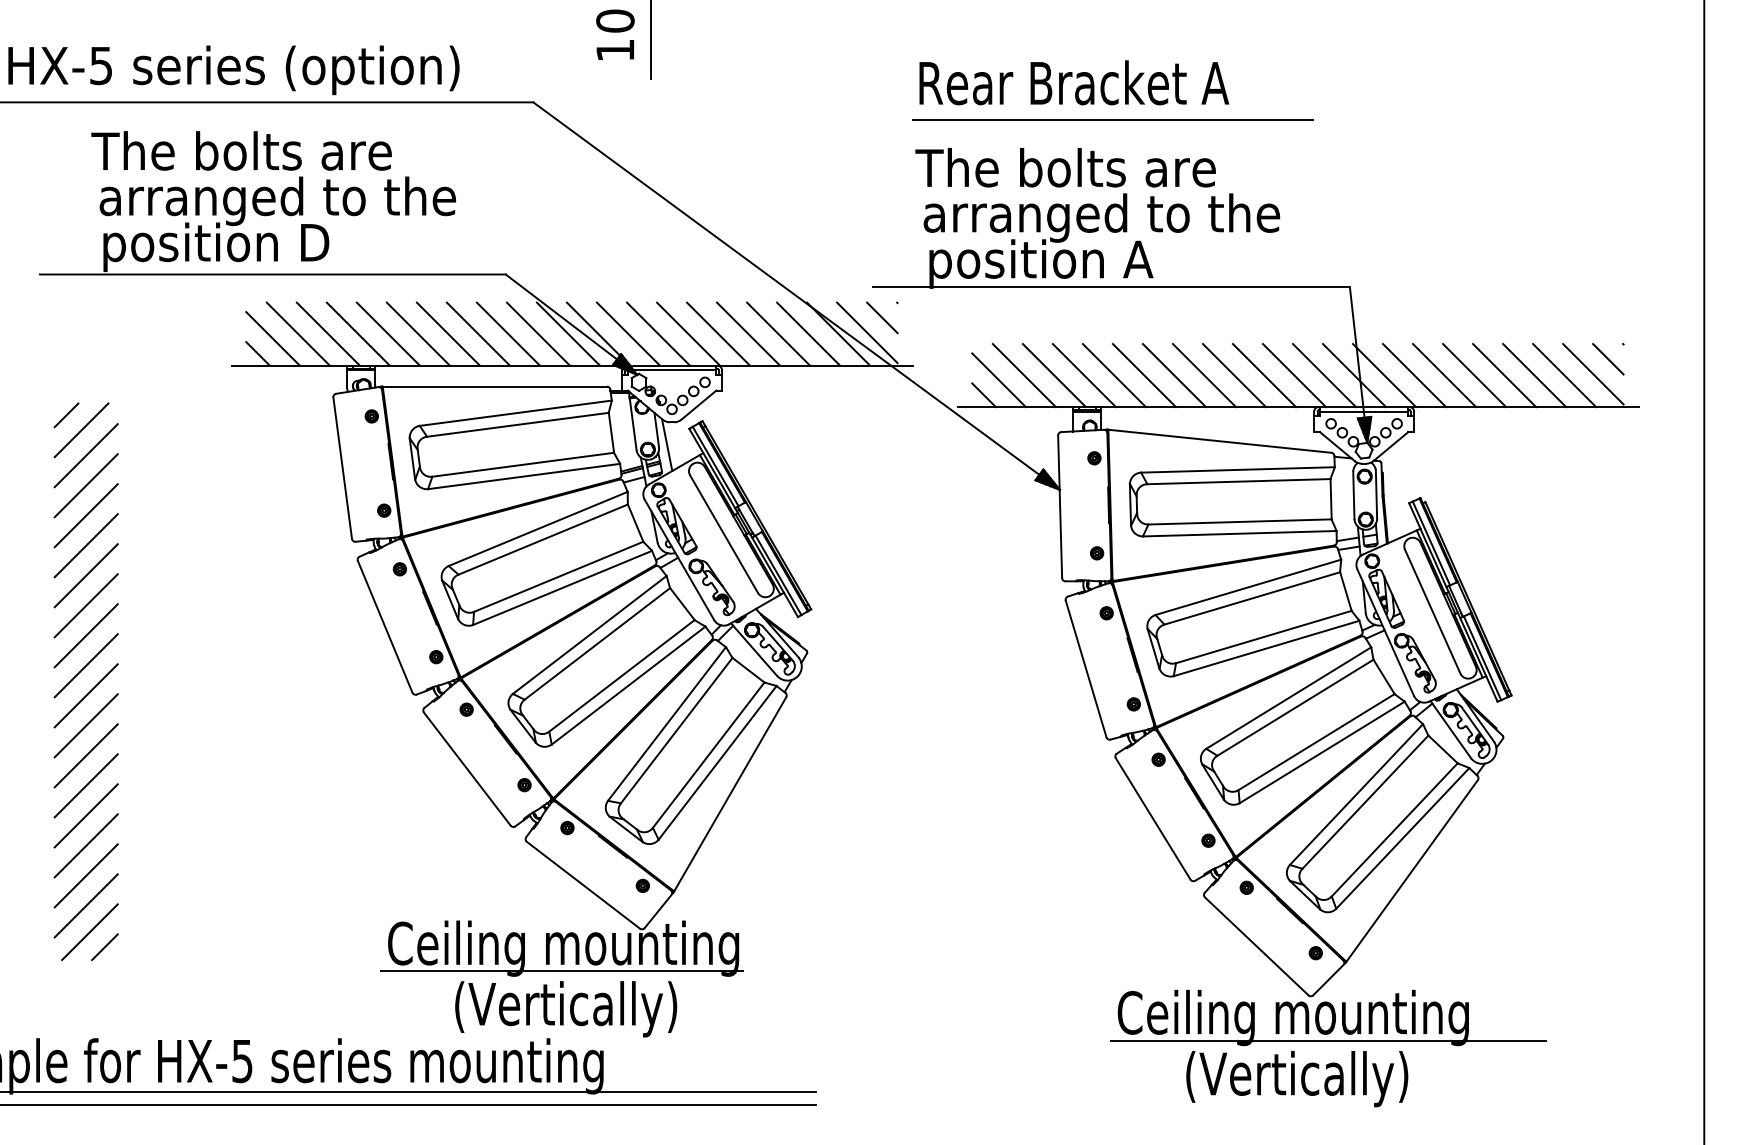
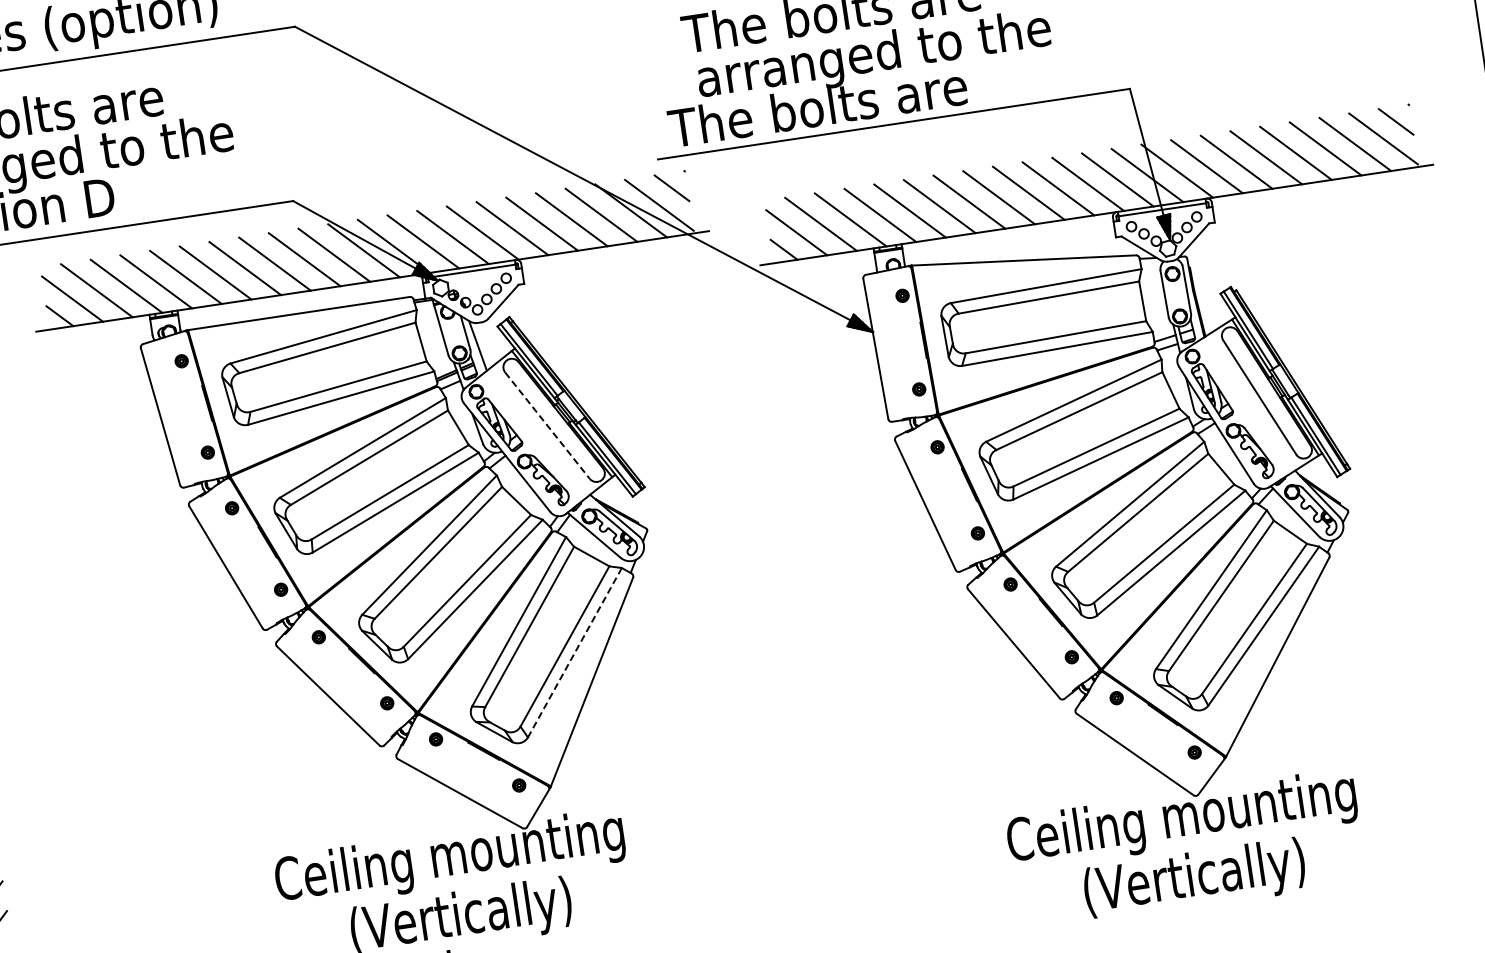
text: (1038, 263) -> (818, 111), position A -> The bolts are
line: (724, 534) -> (547, 425), solid -> dashed
line: (717, 762) -> (574, 652), solid -> dashed
line: (561, 971) -> (451, 882), removed
line: (1327, 1040) -> (1219, 837), removed

